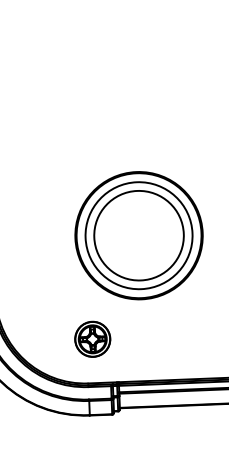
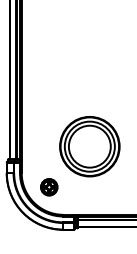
part: (93, 339) -> (49, 187), moved

